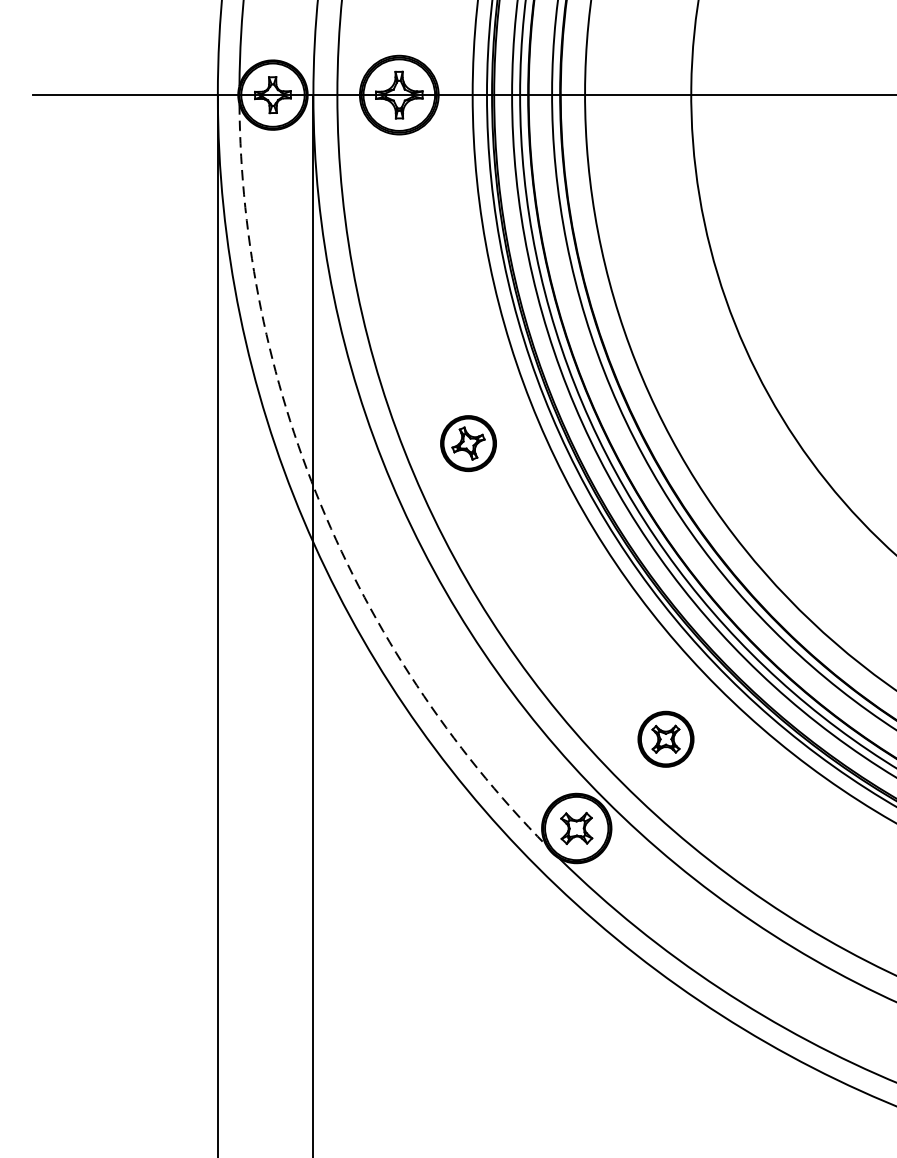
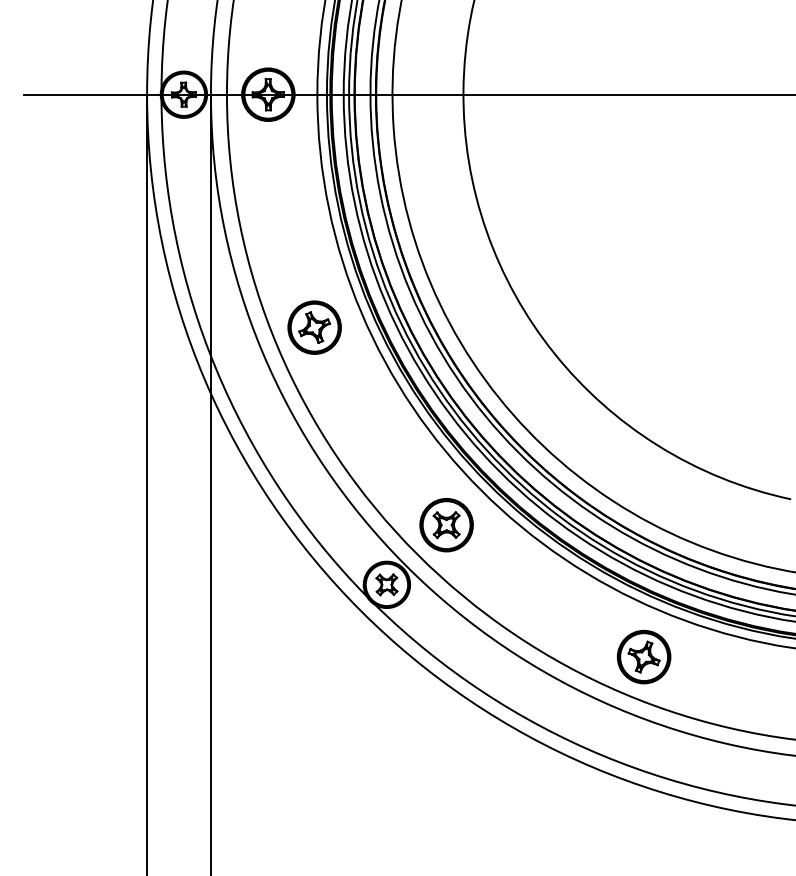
part: (468, 443) -> (314, 327), size x1.43
arc: (320, 504) -> (215, 368), dashed -> solid
part: (665, 739) -> (446, 525), size x1.43

